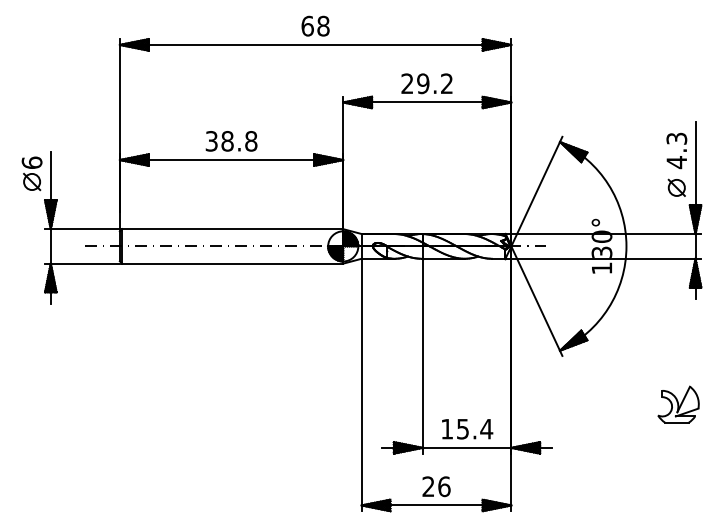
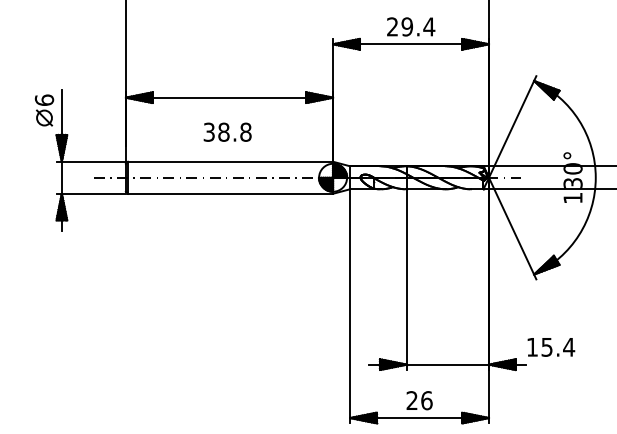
text: (446, 83) -> (428, 26), 29.2 -> 29.4
text: (231, 141) -> (227, 132), moved
text: (467, 429) -> (551, 347), moved

